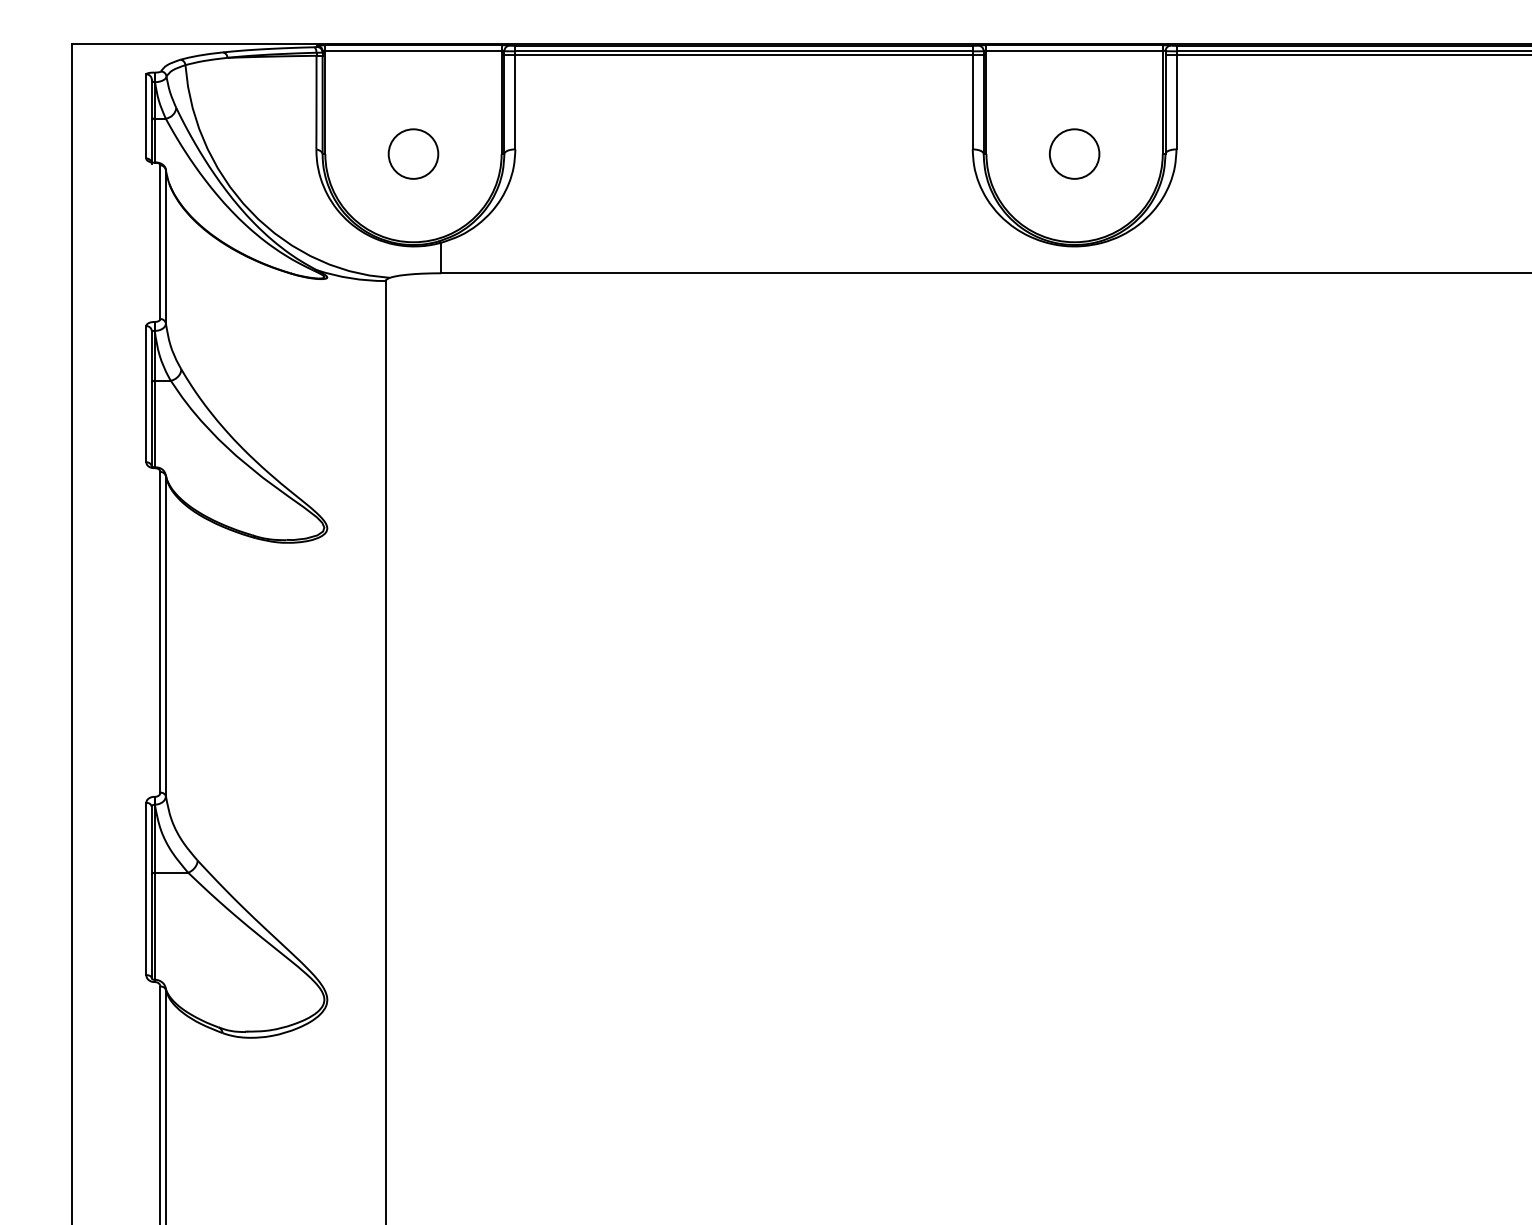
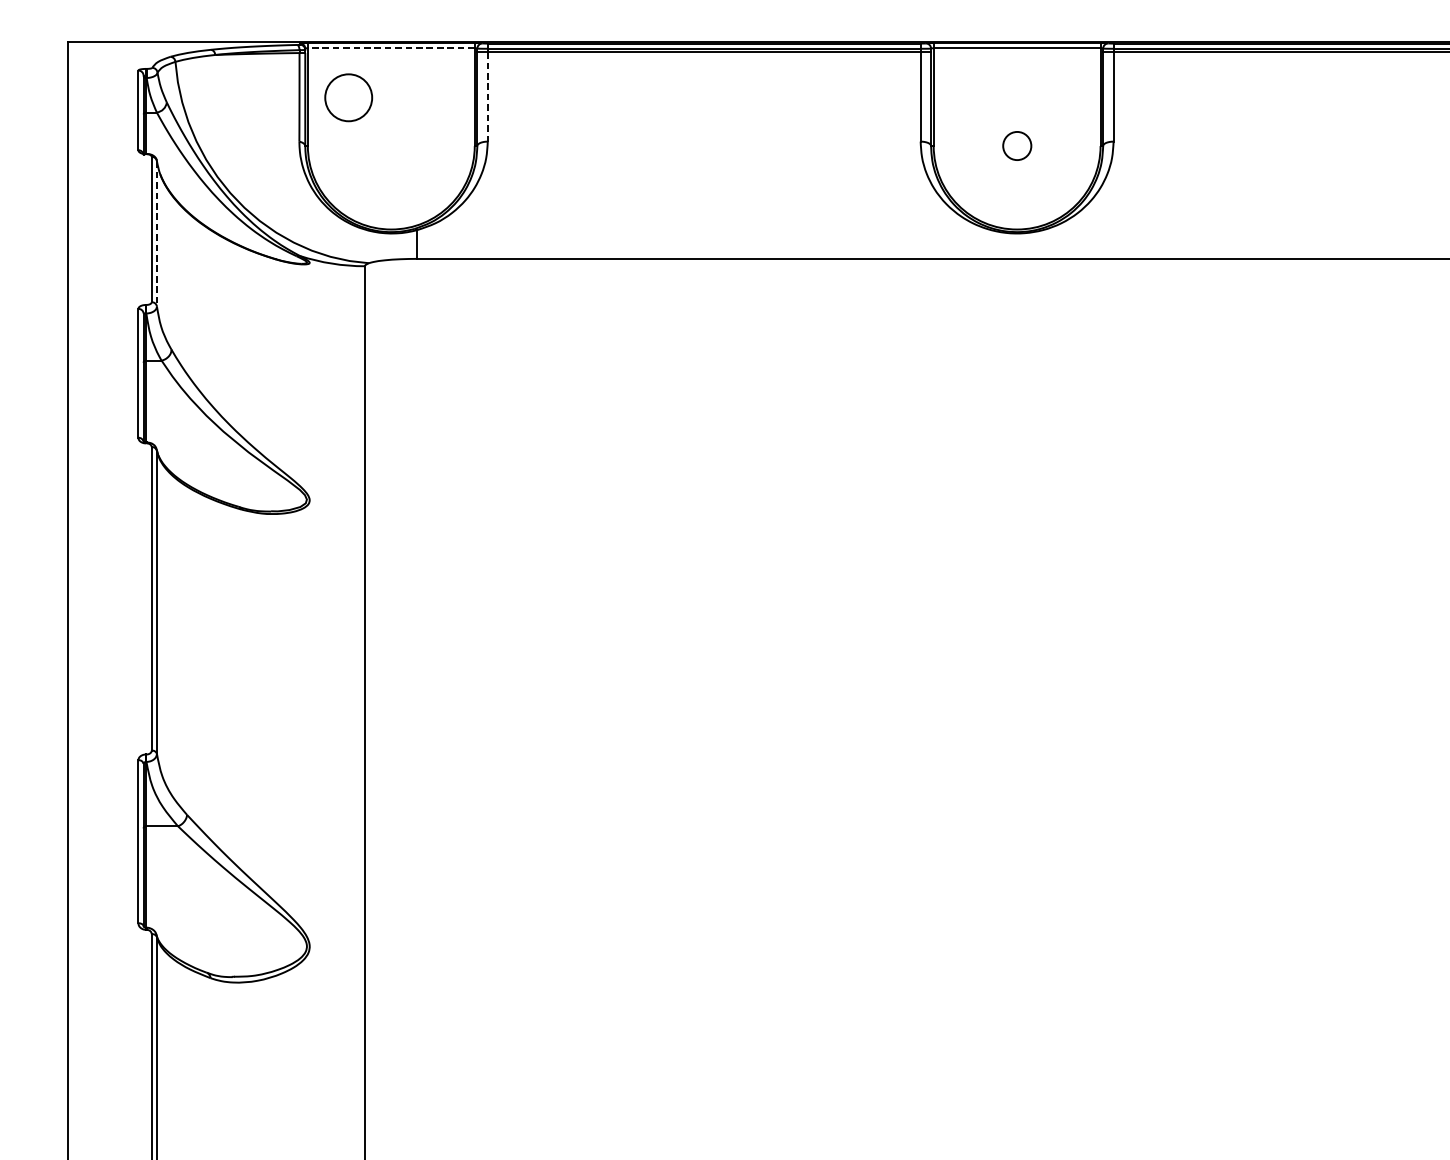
line: (413, 50) -> (391, 48), solid -> dashed
line: (515, 102) -> (487, 97), solid -> dashed
circle: (413, 153) -> (348, 97), moved
circle: (1074, 153) -> (1017, 145), size x0.6
line: (165, 246) -> (156, 233), solid -> dashed

